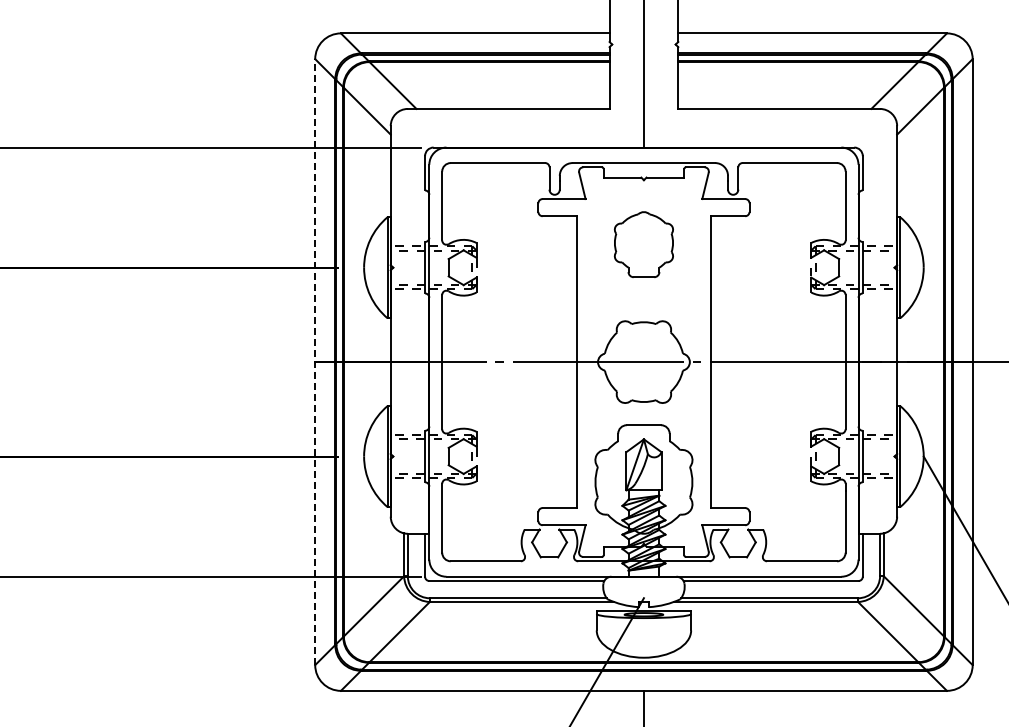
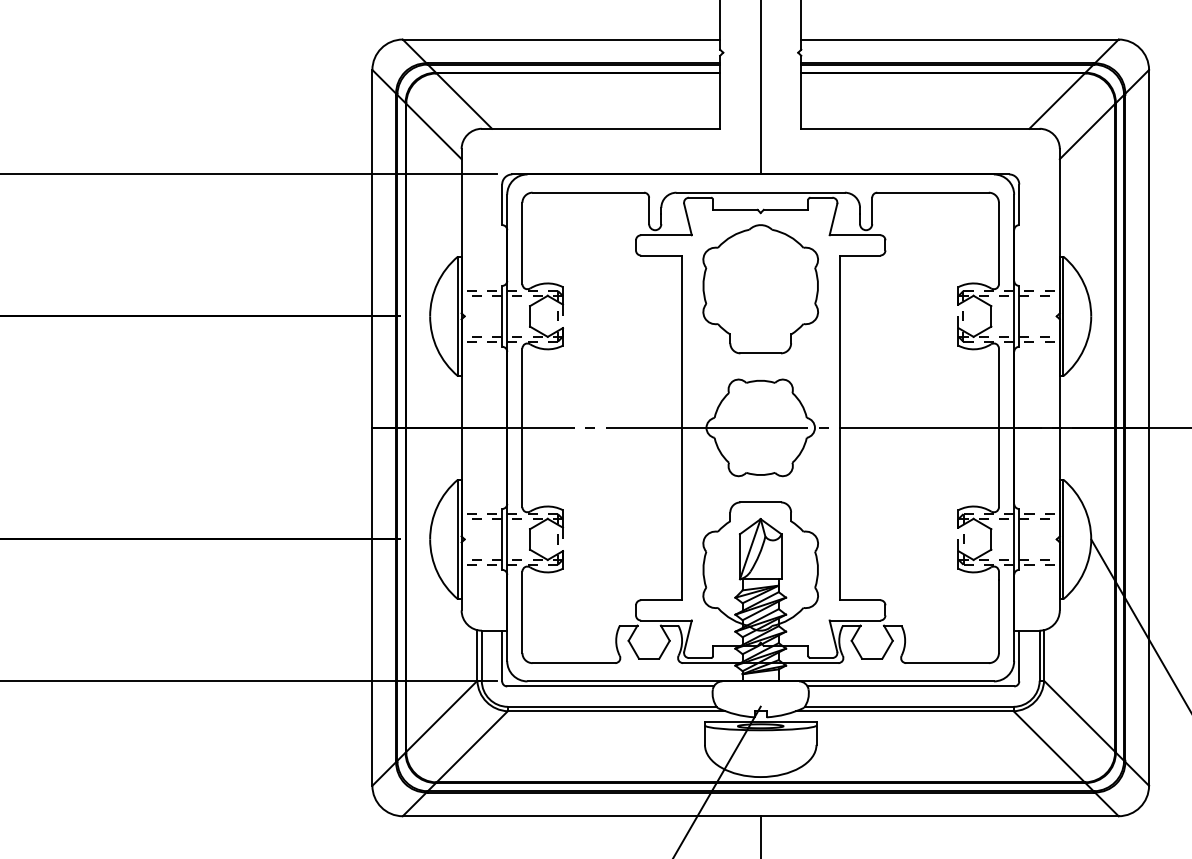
part: (643, 244) -> (760, 288), size x1.67
line: (315, 362) -> (372, 428), dashed -> solid

